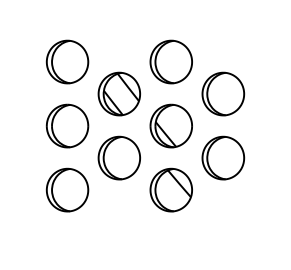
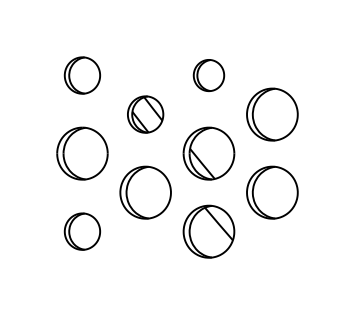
part: (67, 61) -> (82, 75), size x0.7
part: (170, 61) -> (208, 75), size x0.6
part: (119, 93) -> (145, 114), size x0.7
part: (67, 189) -> (82, 231), size x0.7

